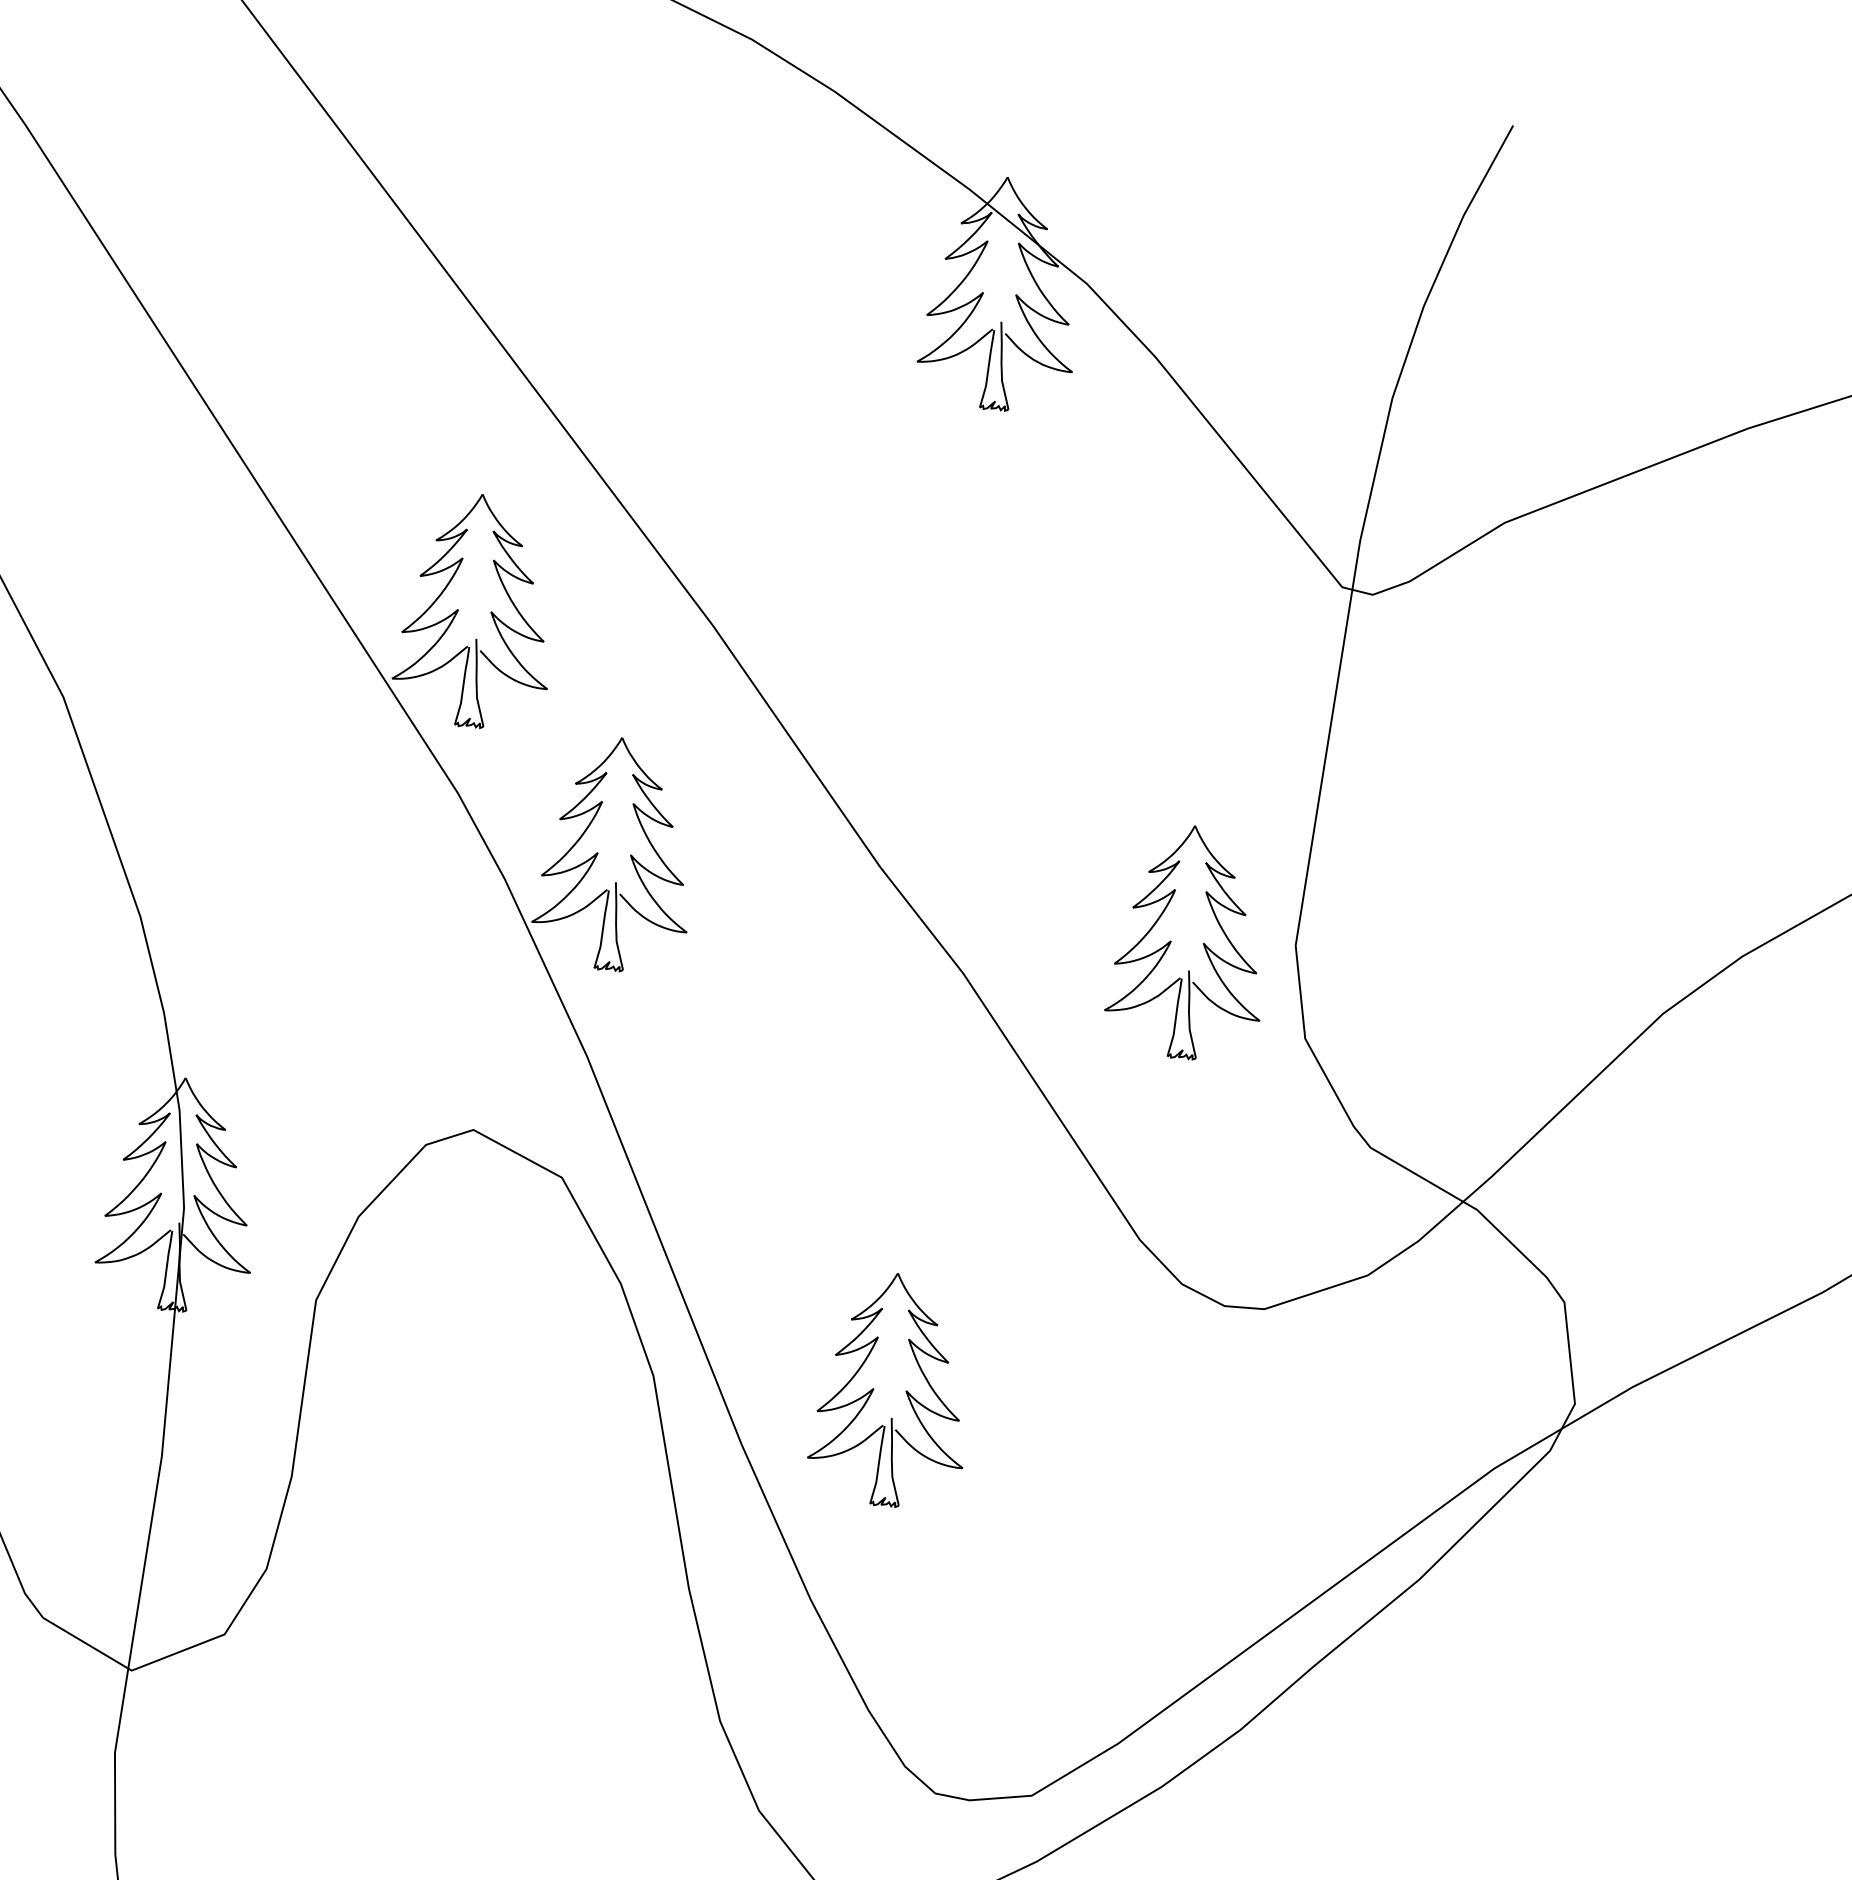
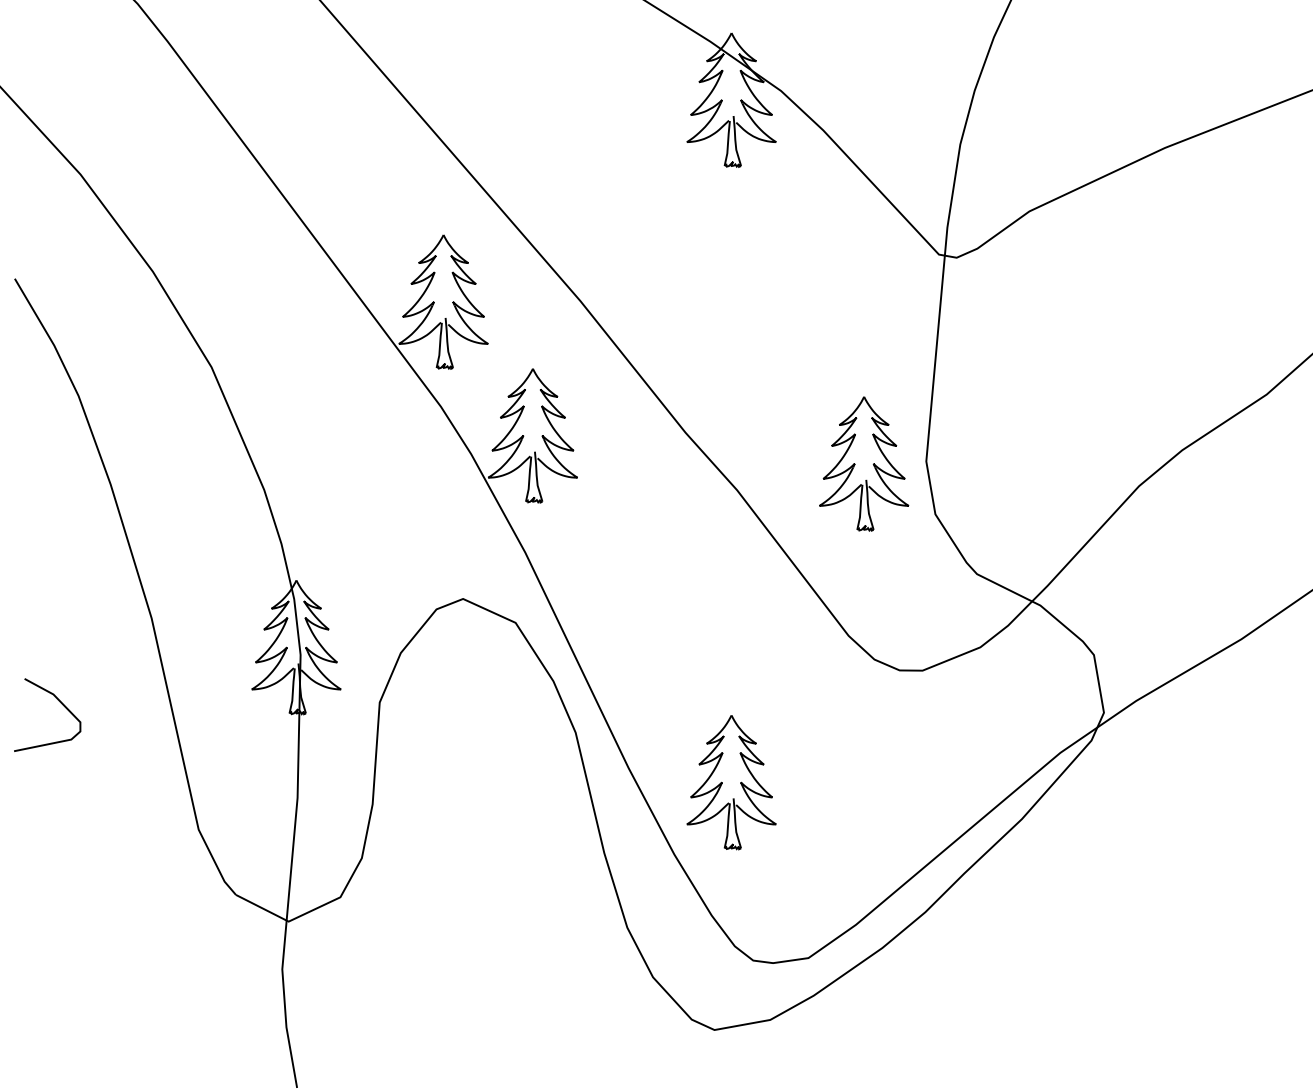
part: (889, 1389) -> (731, 782), moved

